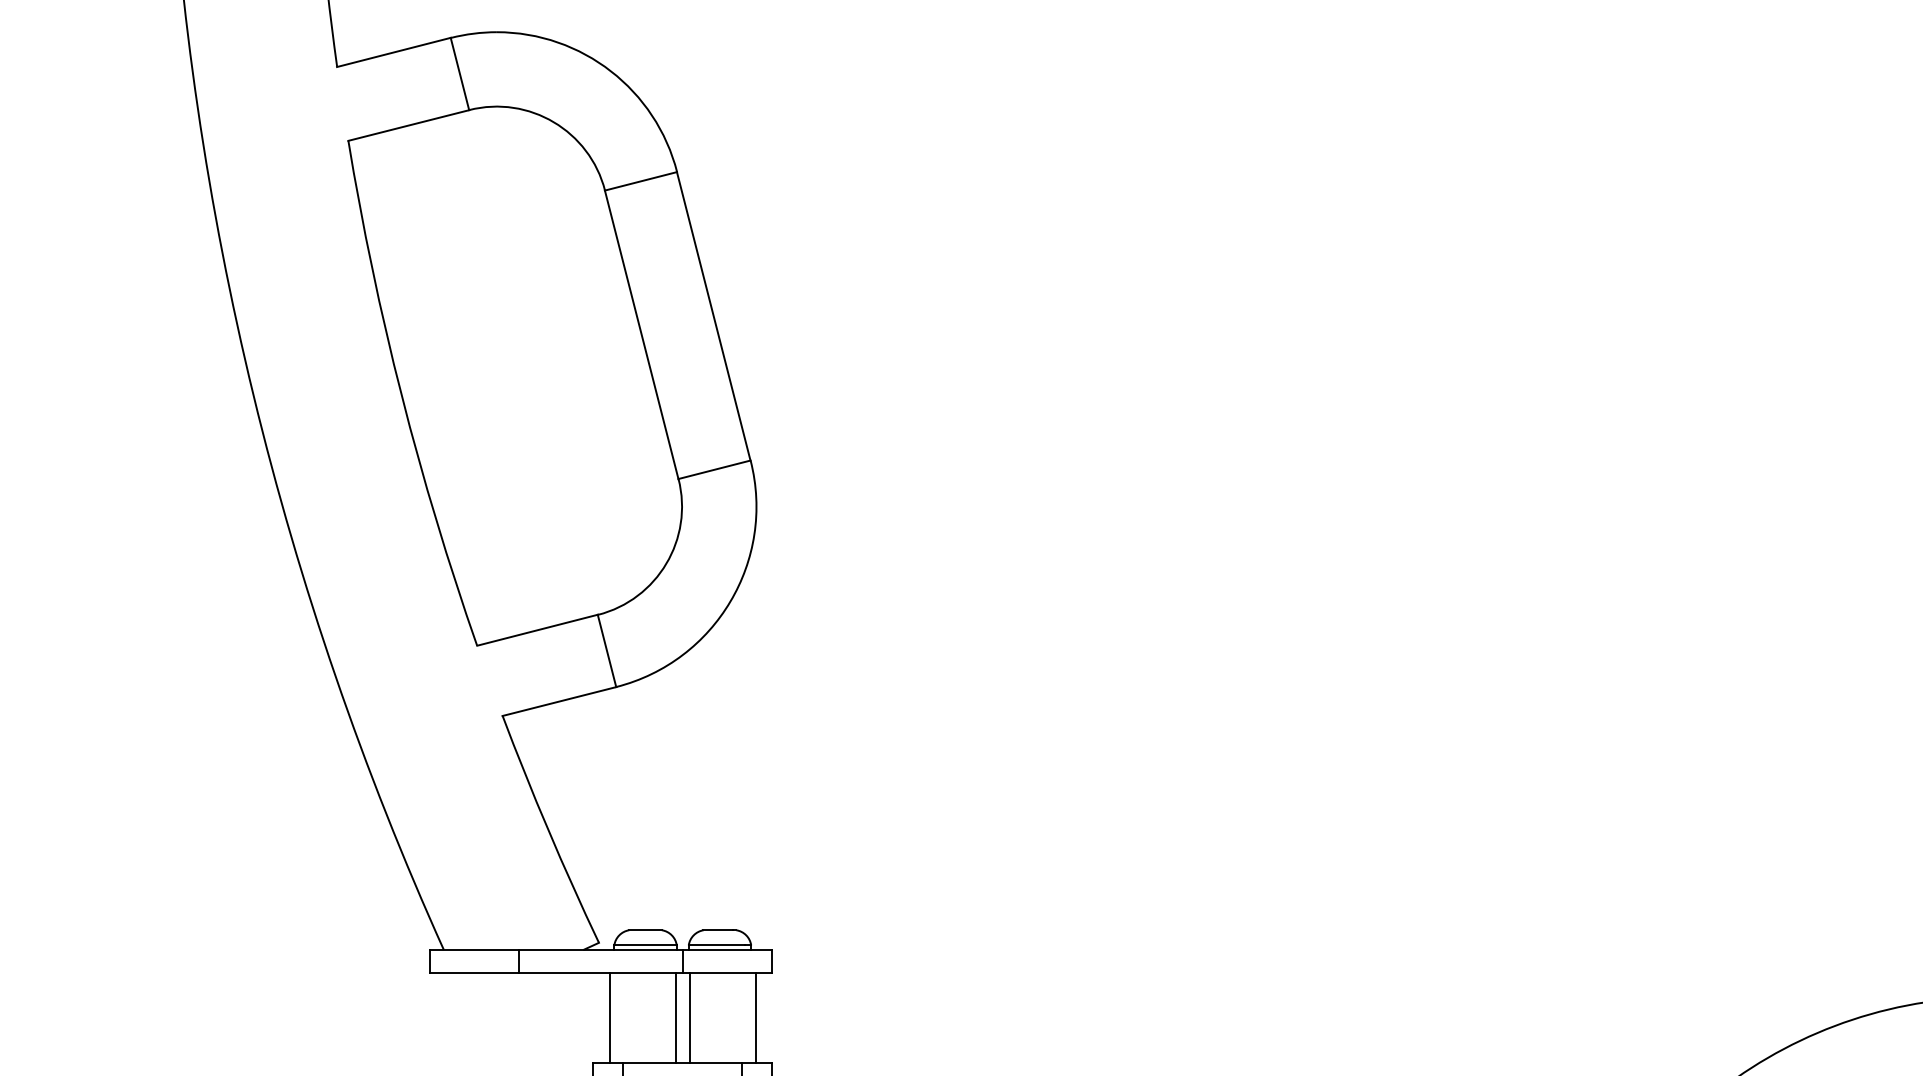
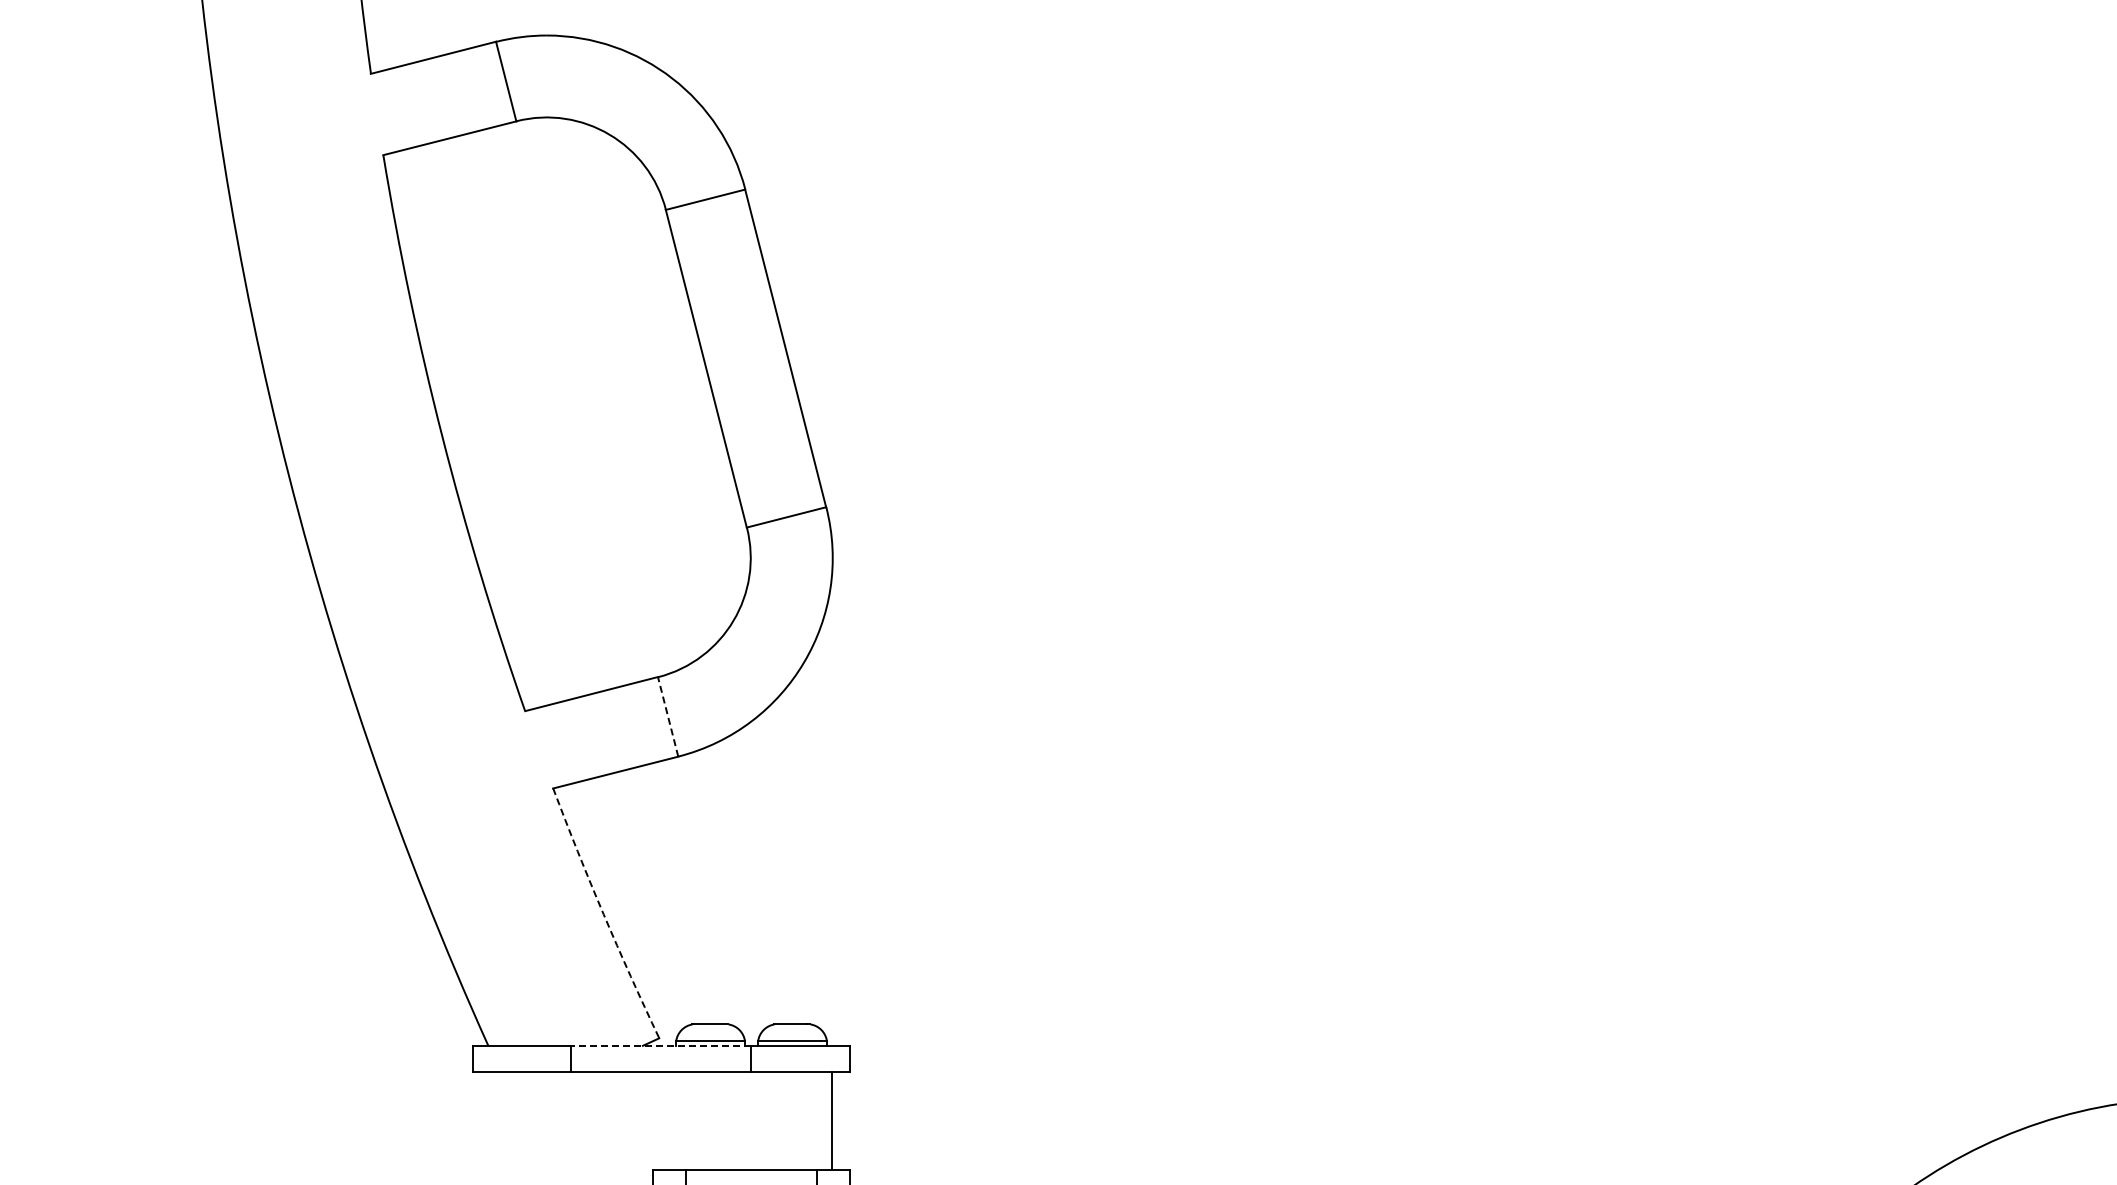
line: (607, 650) -> (668, 716), solid -> dashed
arc: (548, 830) -> (603, 914), solid -> dashed
line: (600, 949) -> (660, 1045), solid -> dashed
line: (610, 1018) -> (671, 1121), removed
line: (675, 1018) -> (743, 1121), removed
line: (689, 1018) -> (759, 1121), removed

